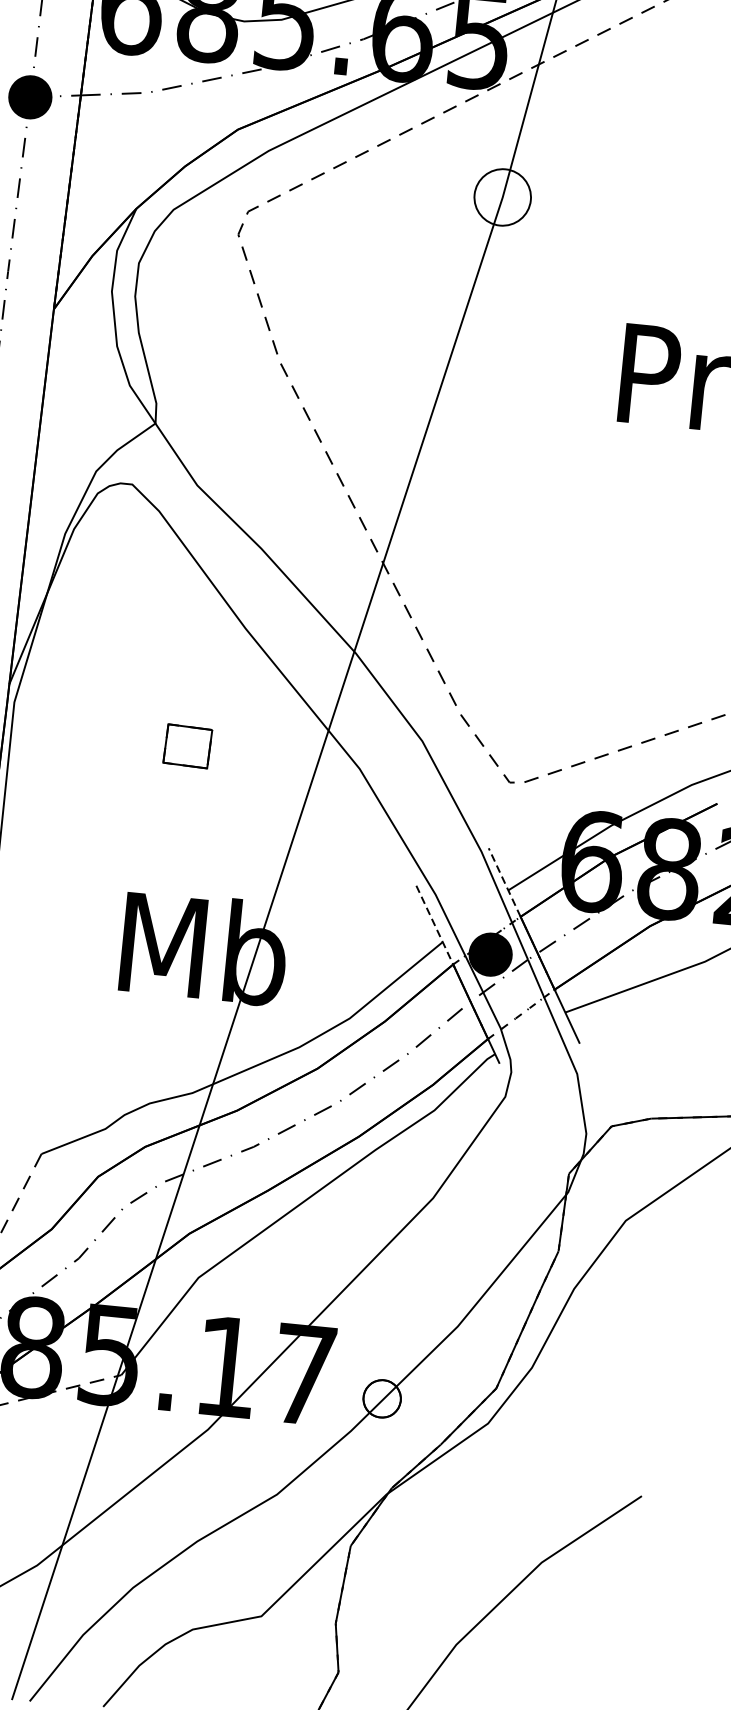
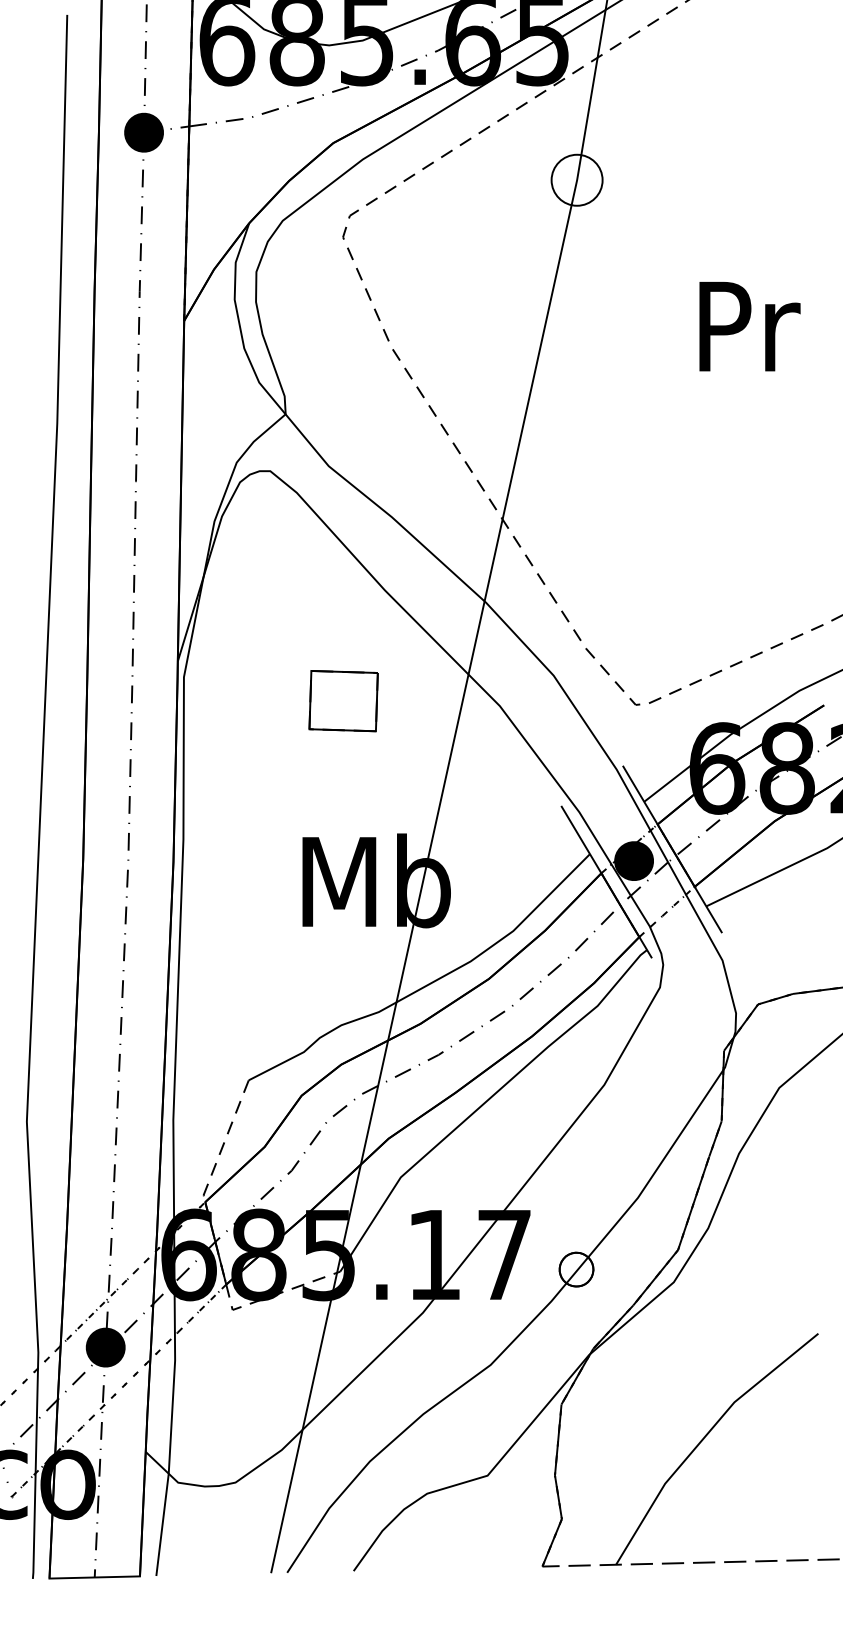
part: (187, 746) -> (343, 701), size x1.67
line: (505, 881) -> (640, 794), dashed -> solid
line: (434, 926) -> (581, 840), dashed -> solid

